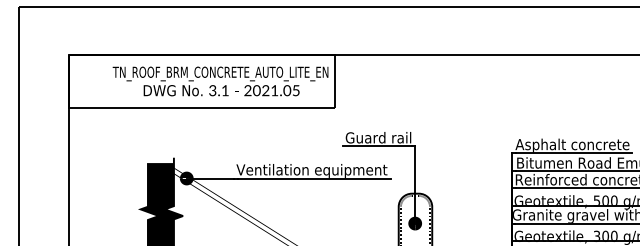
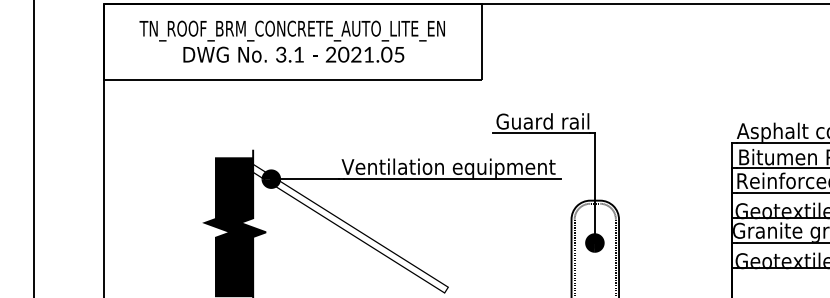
text: (220, 81) -> (292, 41), moved

